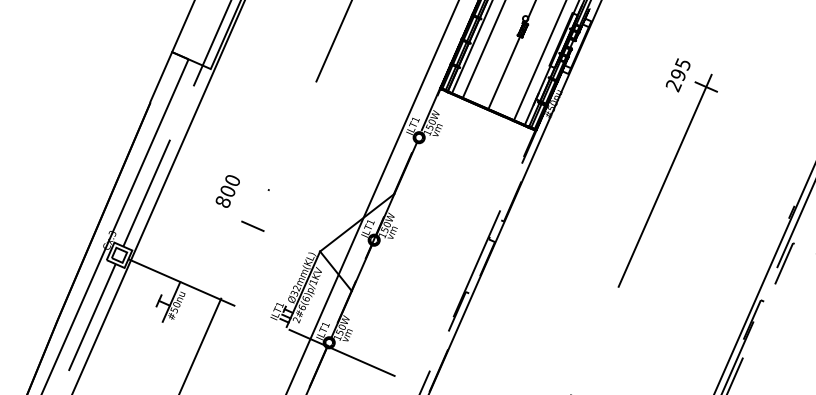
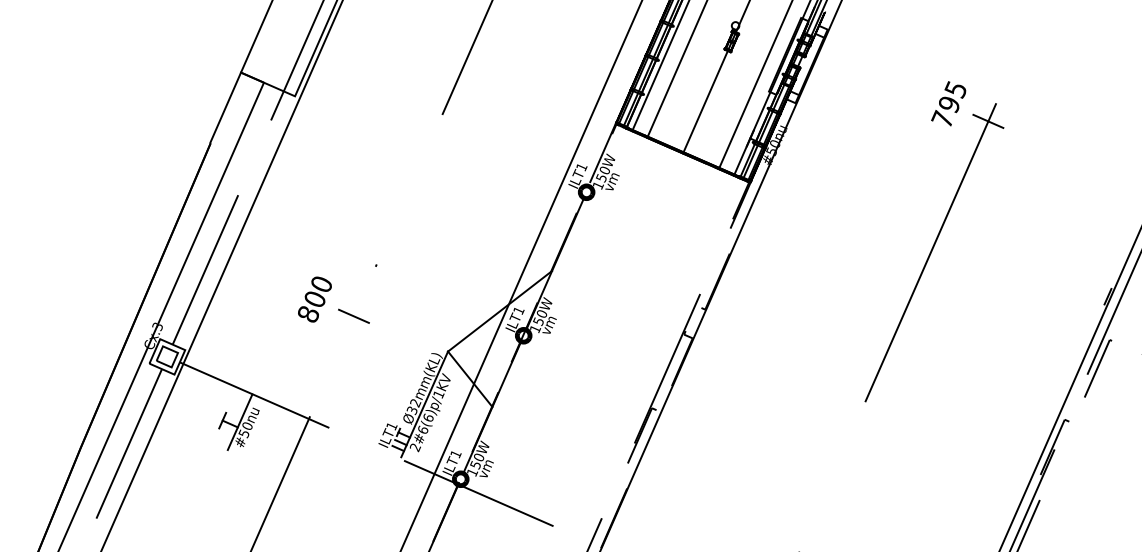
text: (673, 85) -> (942, 119), 295 -> 795
text: (227, 191) -> (314, 299), moved

